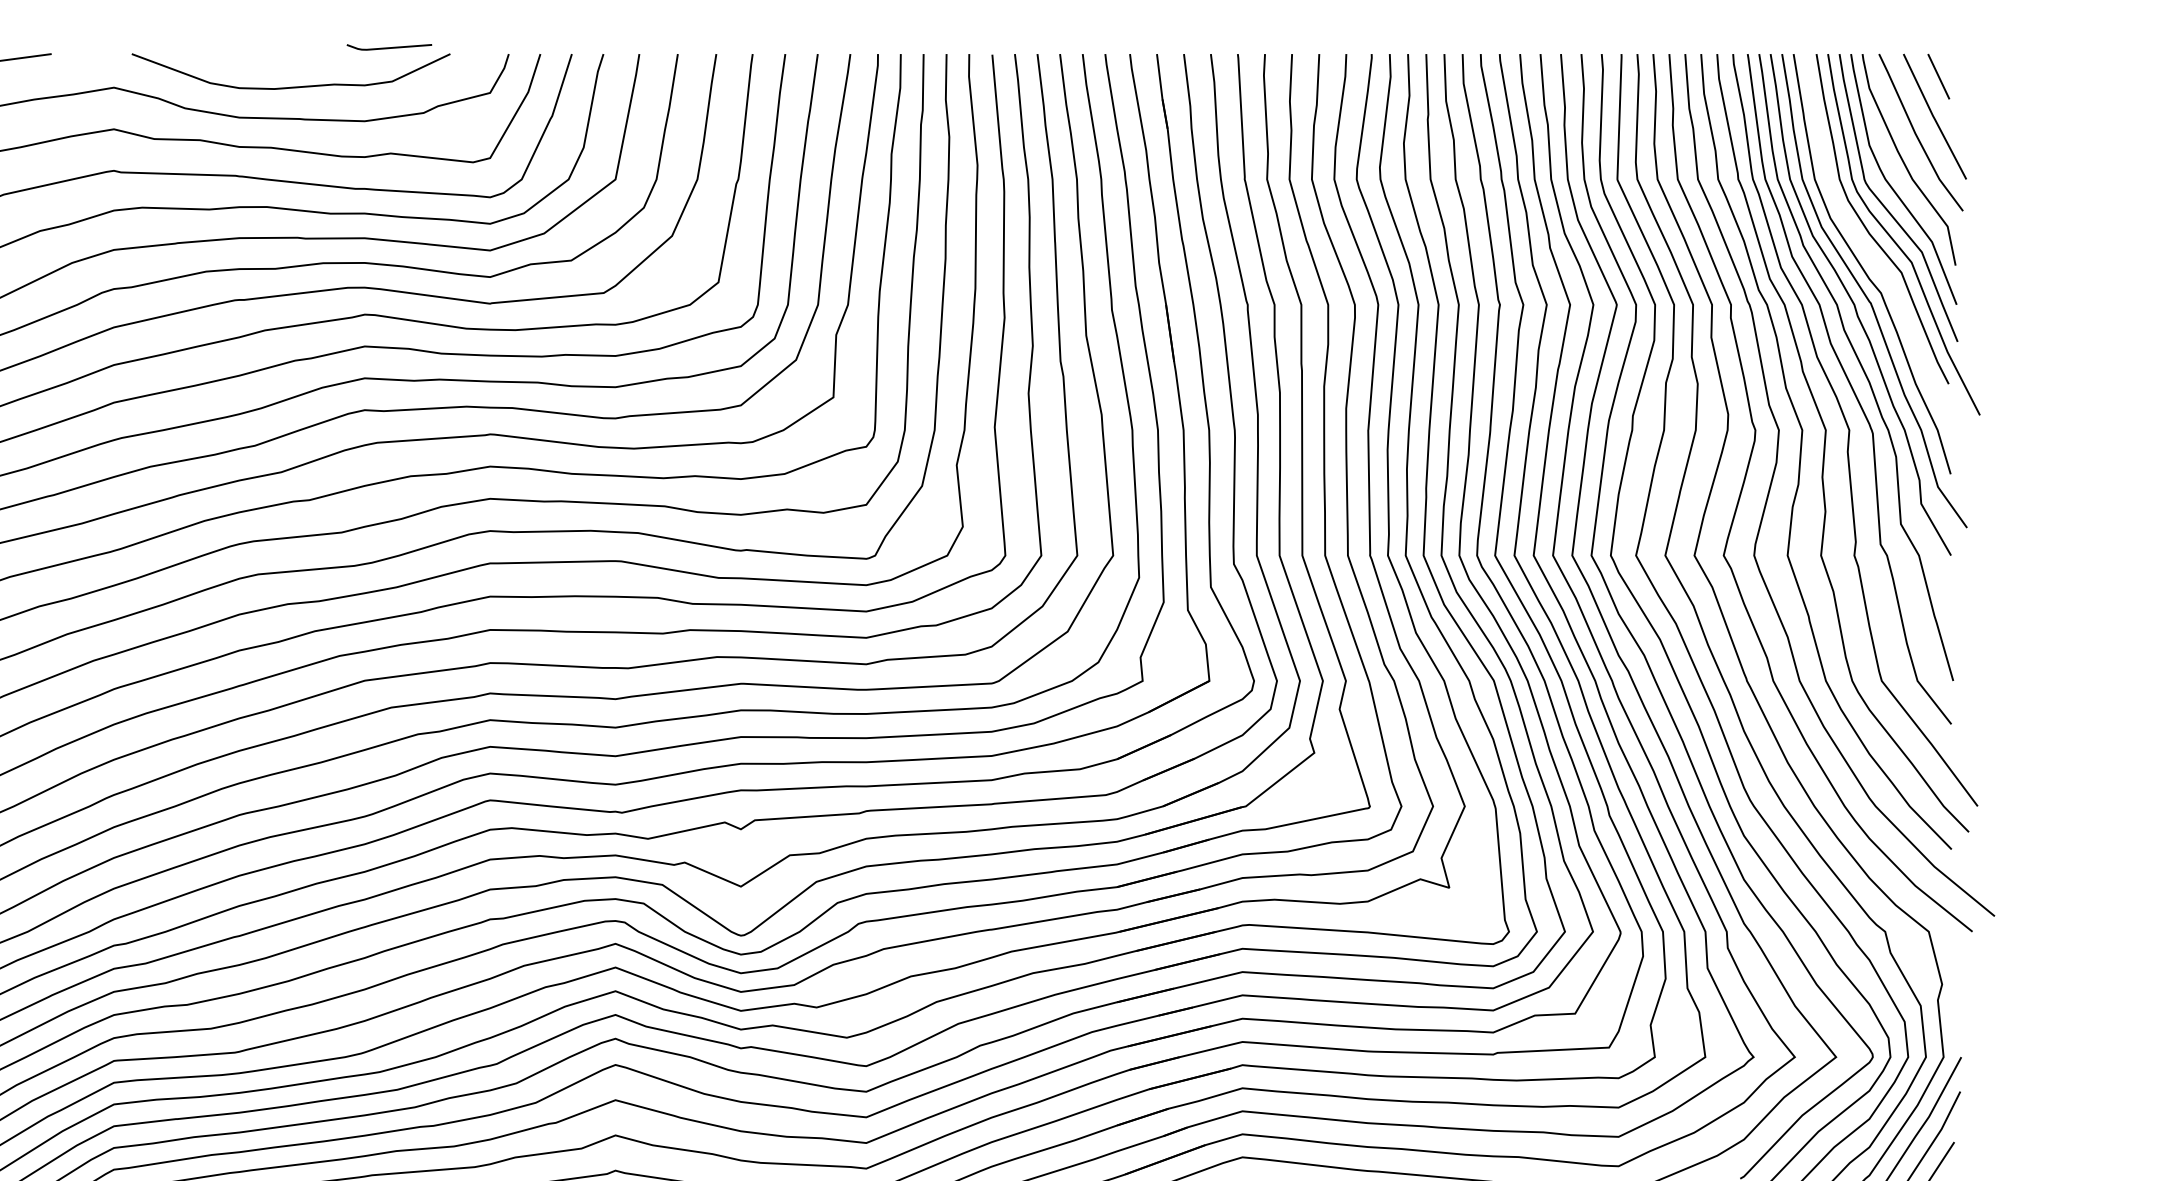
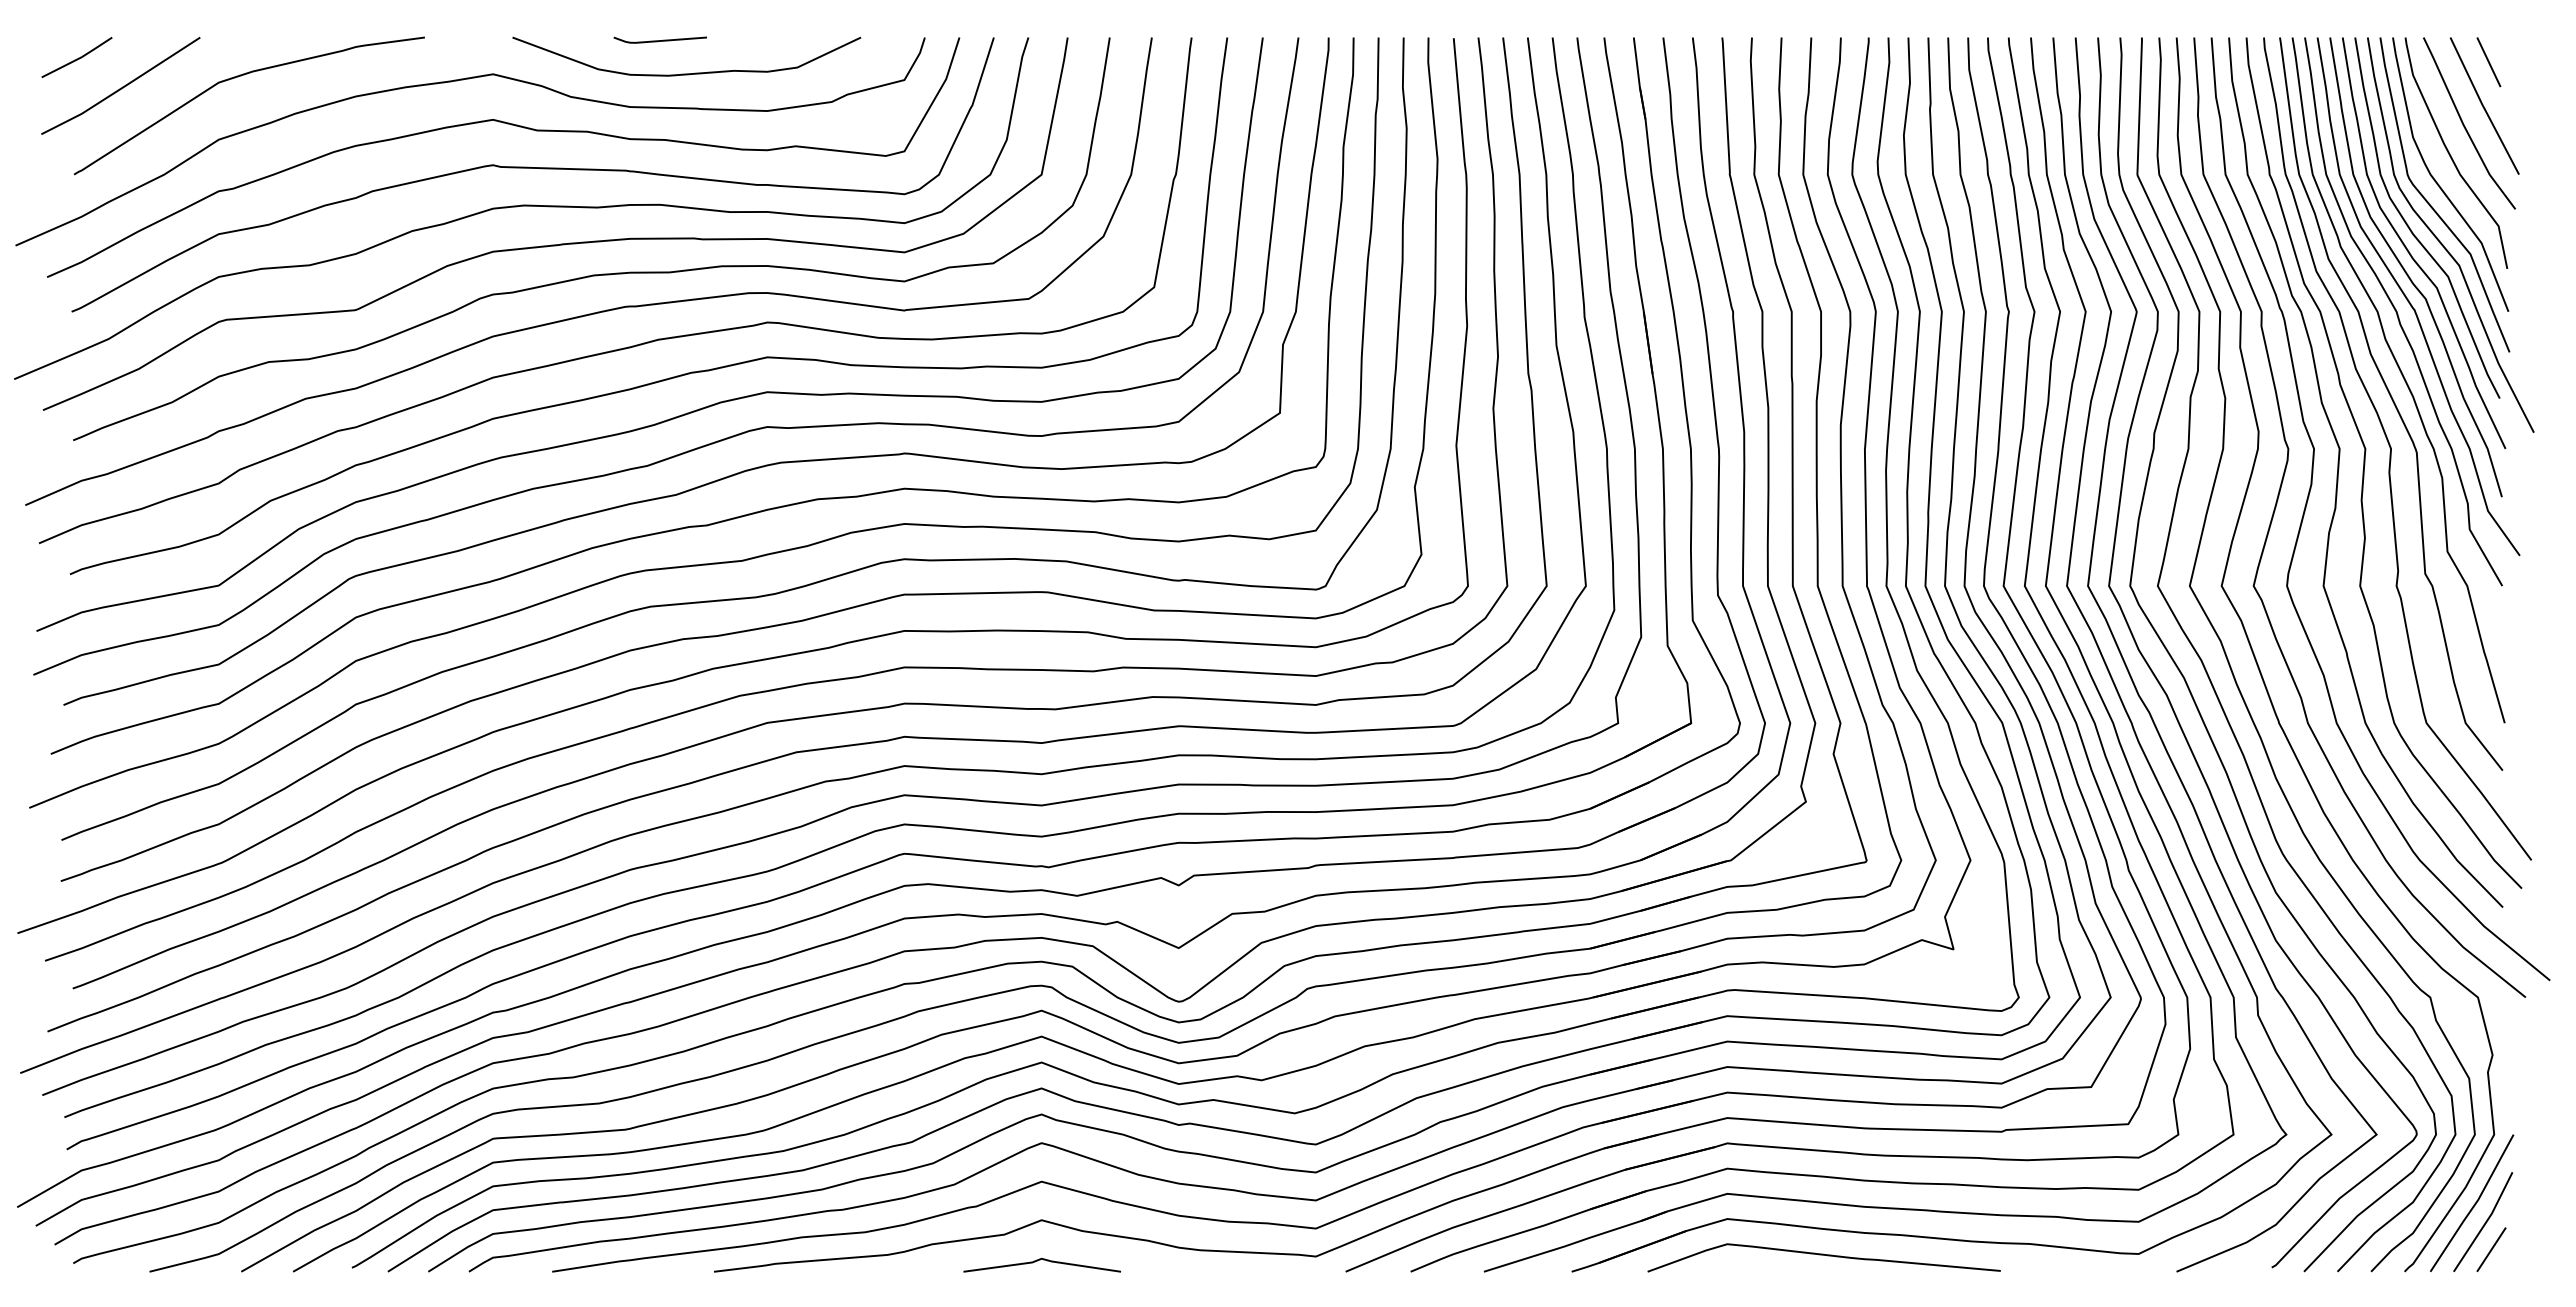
line: (388, 47) -> (659, 40), moved
curve: (1867, 250) -> (2410, 252), added

